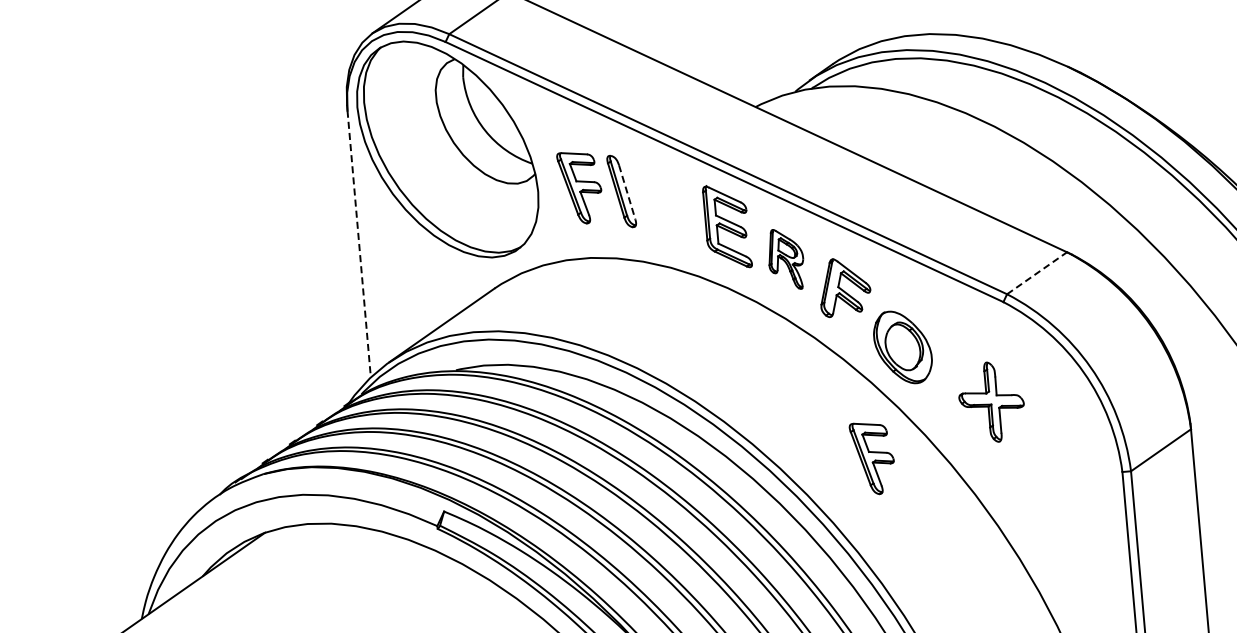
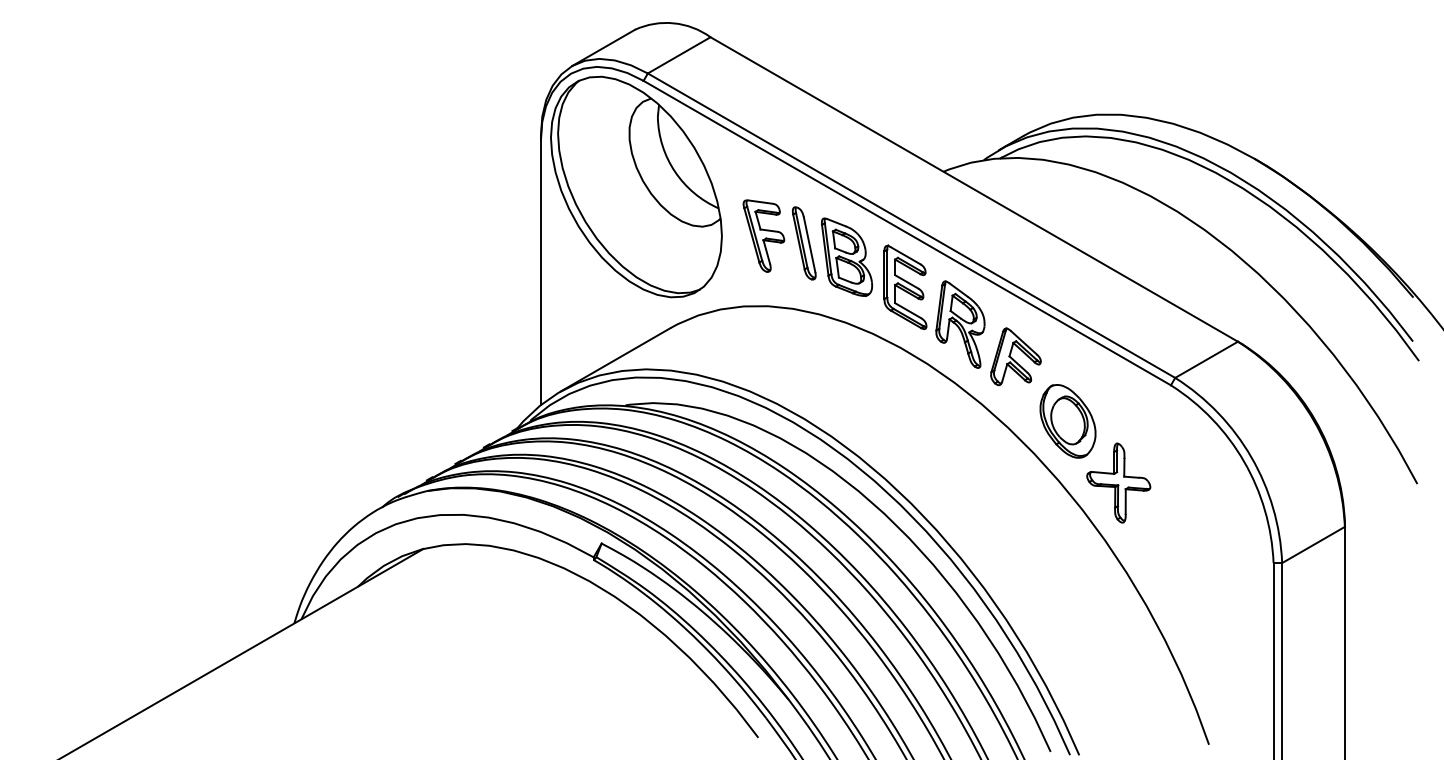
line: (627, 193) -> (809, 245), dashed -> solid
part: (666, 201) -> (847, 257), added
line: (358, 245) -> (540, 273), dashed -> solid
part: (786, 259) -> (960, 324), size x1.43
line: (1037, 272) -> (1207, 359), dashed -> solid
part: (991, 401) -> (1118, 482), moved
part: (872, 457) -> (1028, 527), removed

